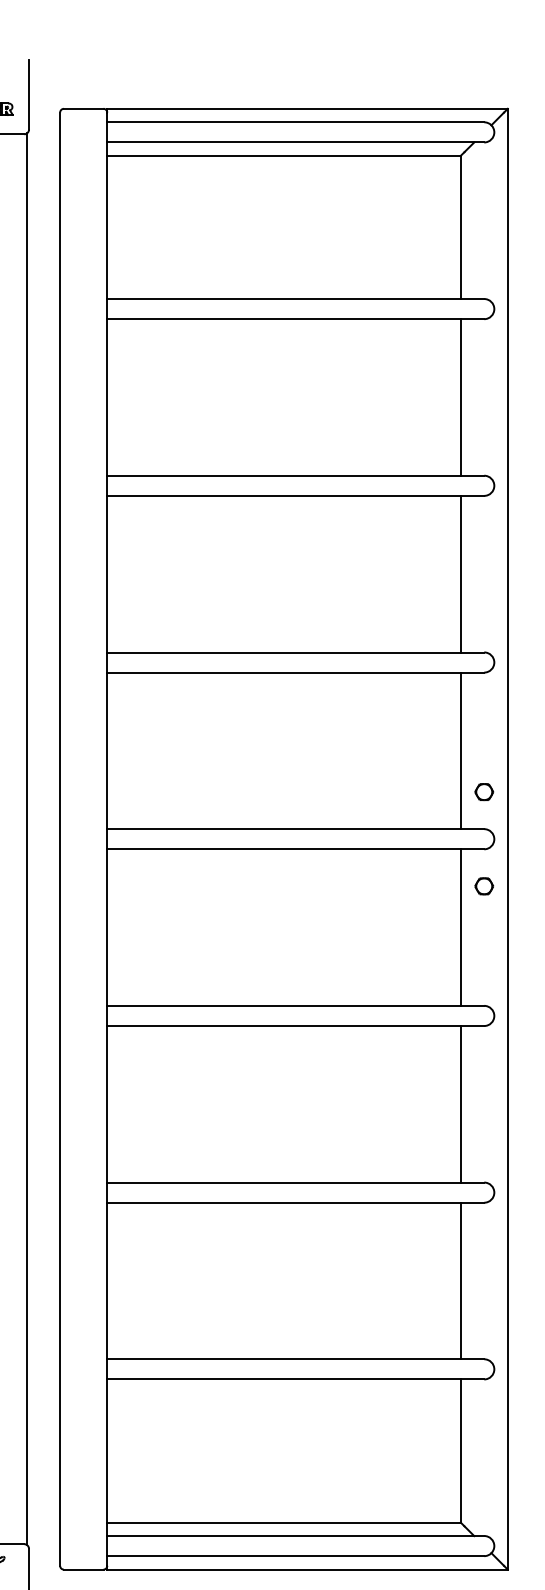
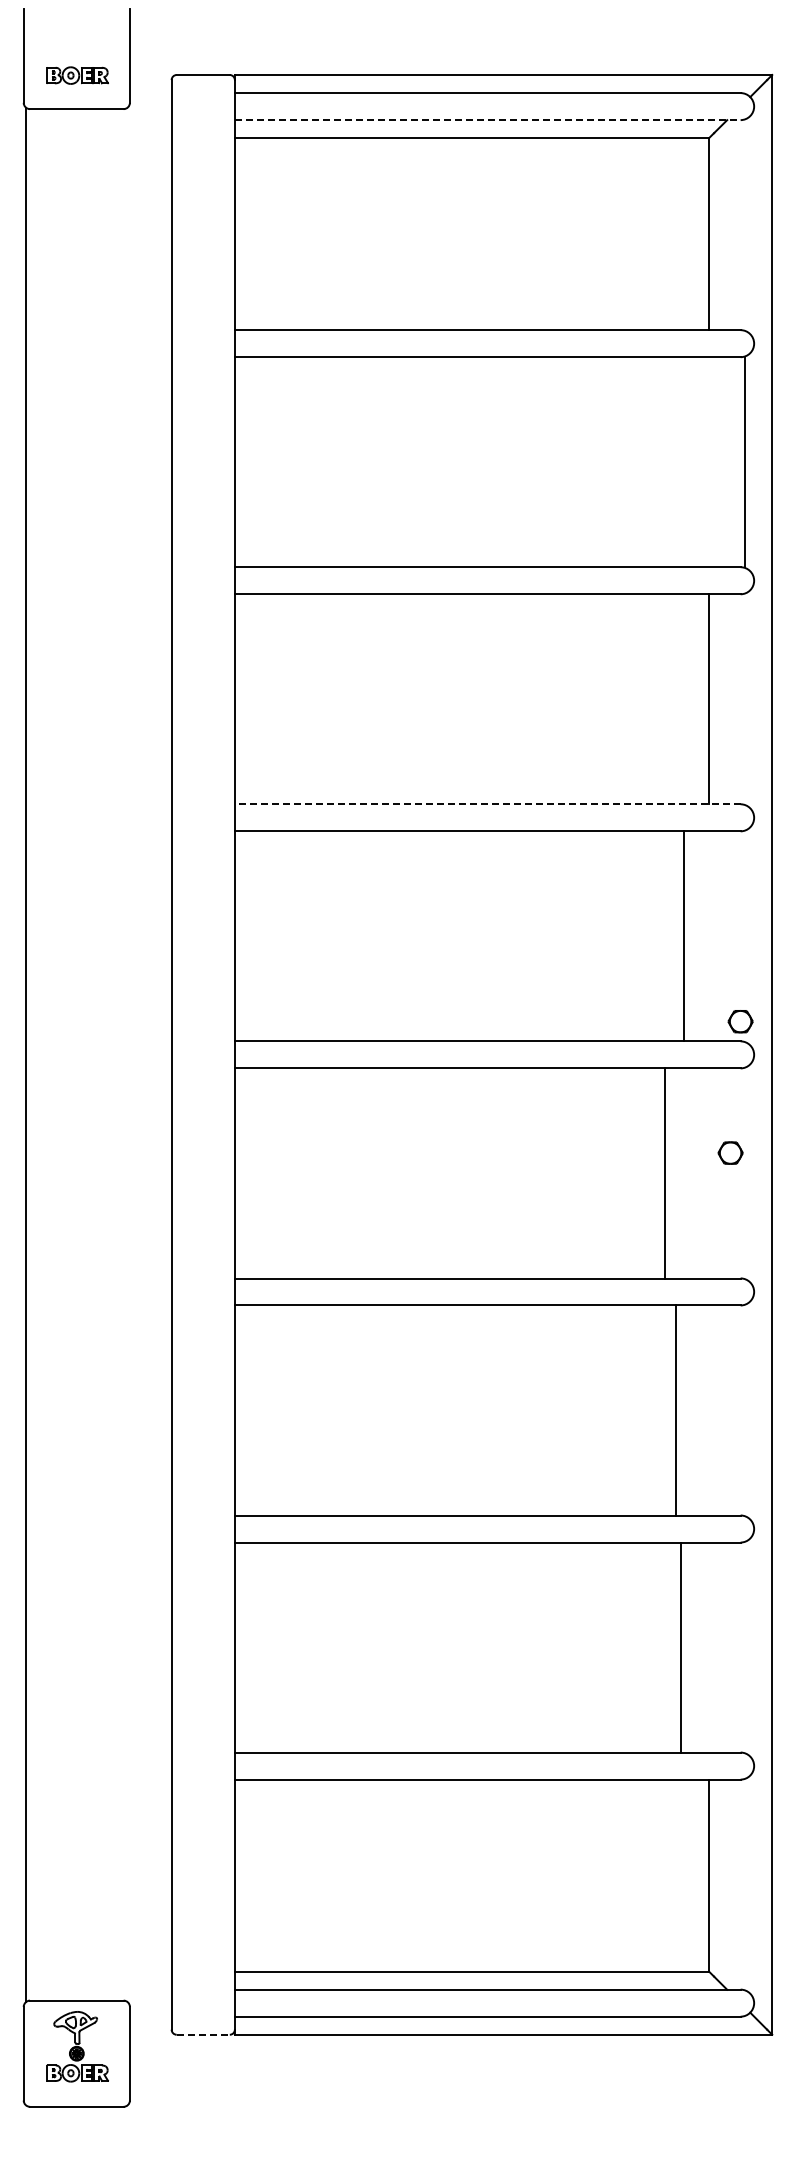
line: (295, 142) -> (487, 120), solid -> dashed
line: (461, 397) -> (745, 462), moved
line: (295, 652) -> (487, 804), solid -> dashed
line: (461, 750) -> (684, 936), moved
part: (484, 791) -> (740, 1021), moved
line: (27, 838) -> (127, 1054), removed
part: (484, 885) -> (730, 1152), moved
line: (461, 927) -> (665, 1173), moved
line: (461, 1104) -> (676, 1410), moved
line: (461, 1280) -> (681, 1647), moved
line: (83, 1569) -> (203, 2034), solid -> dashed

